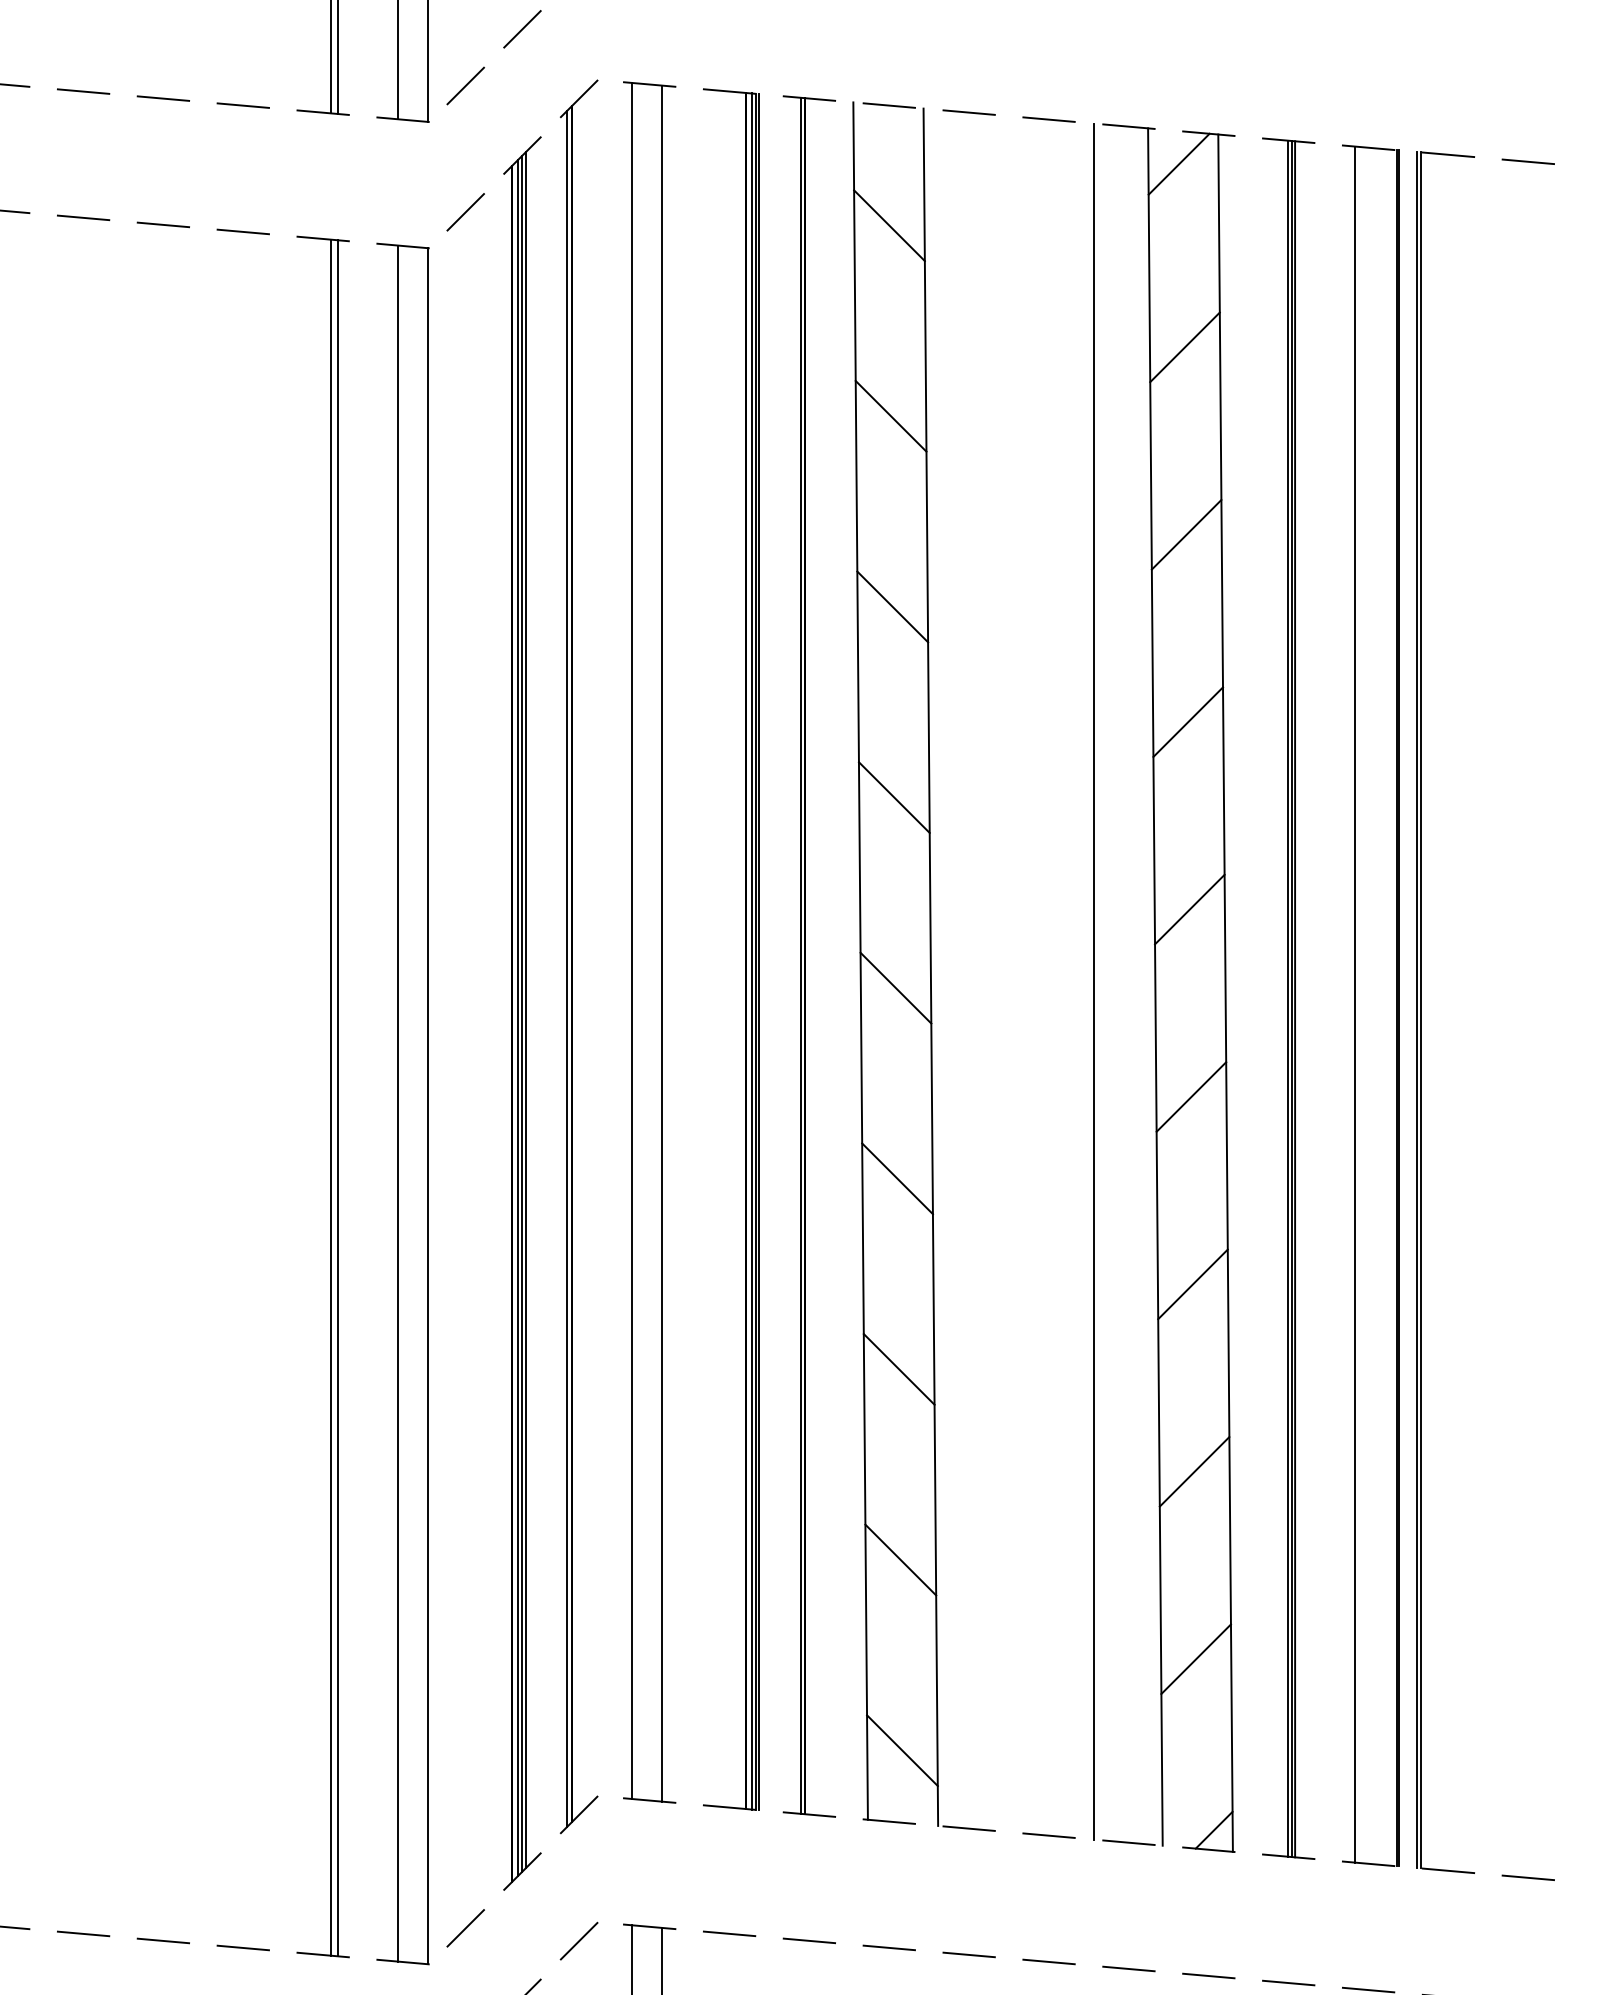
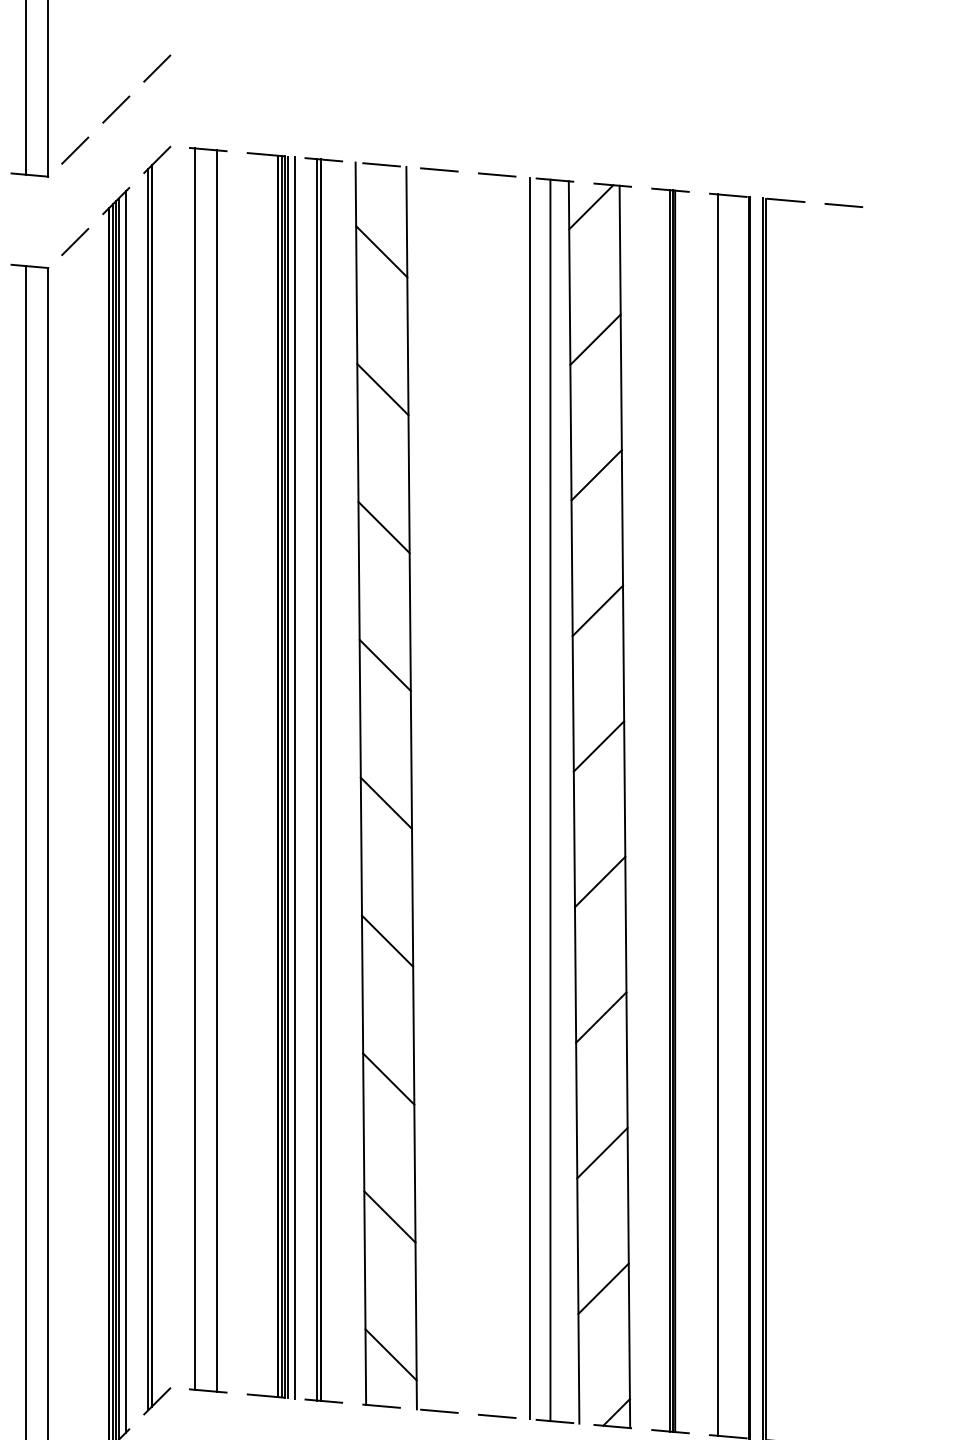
line: (769, 953) -> (294, 778), added
line: (1122, 984) -> (550, 800), added
line: (535, 1000) -> (125, 812), added

